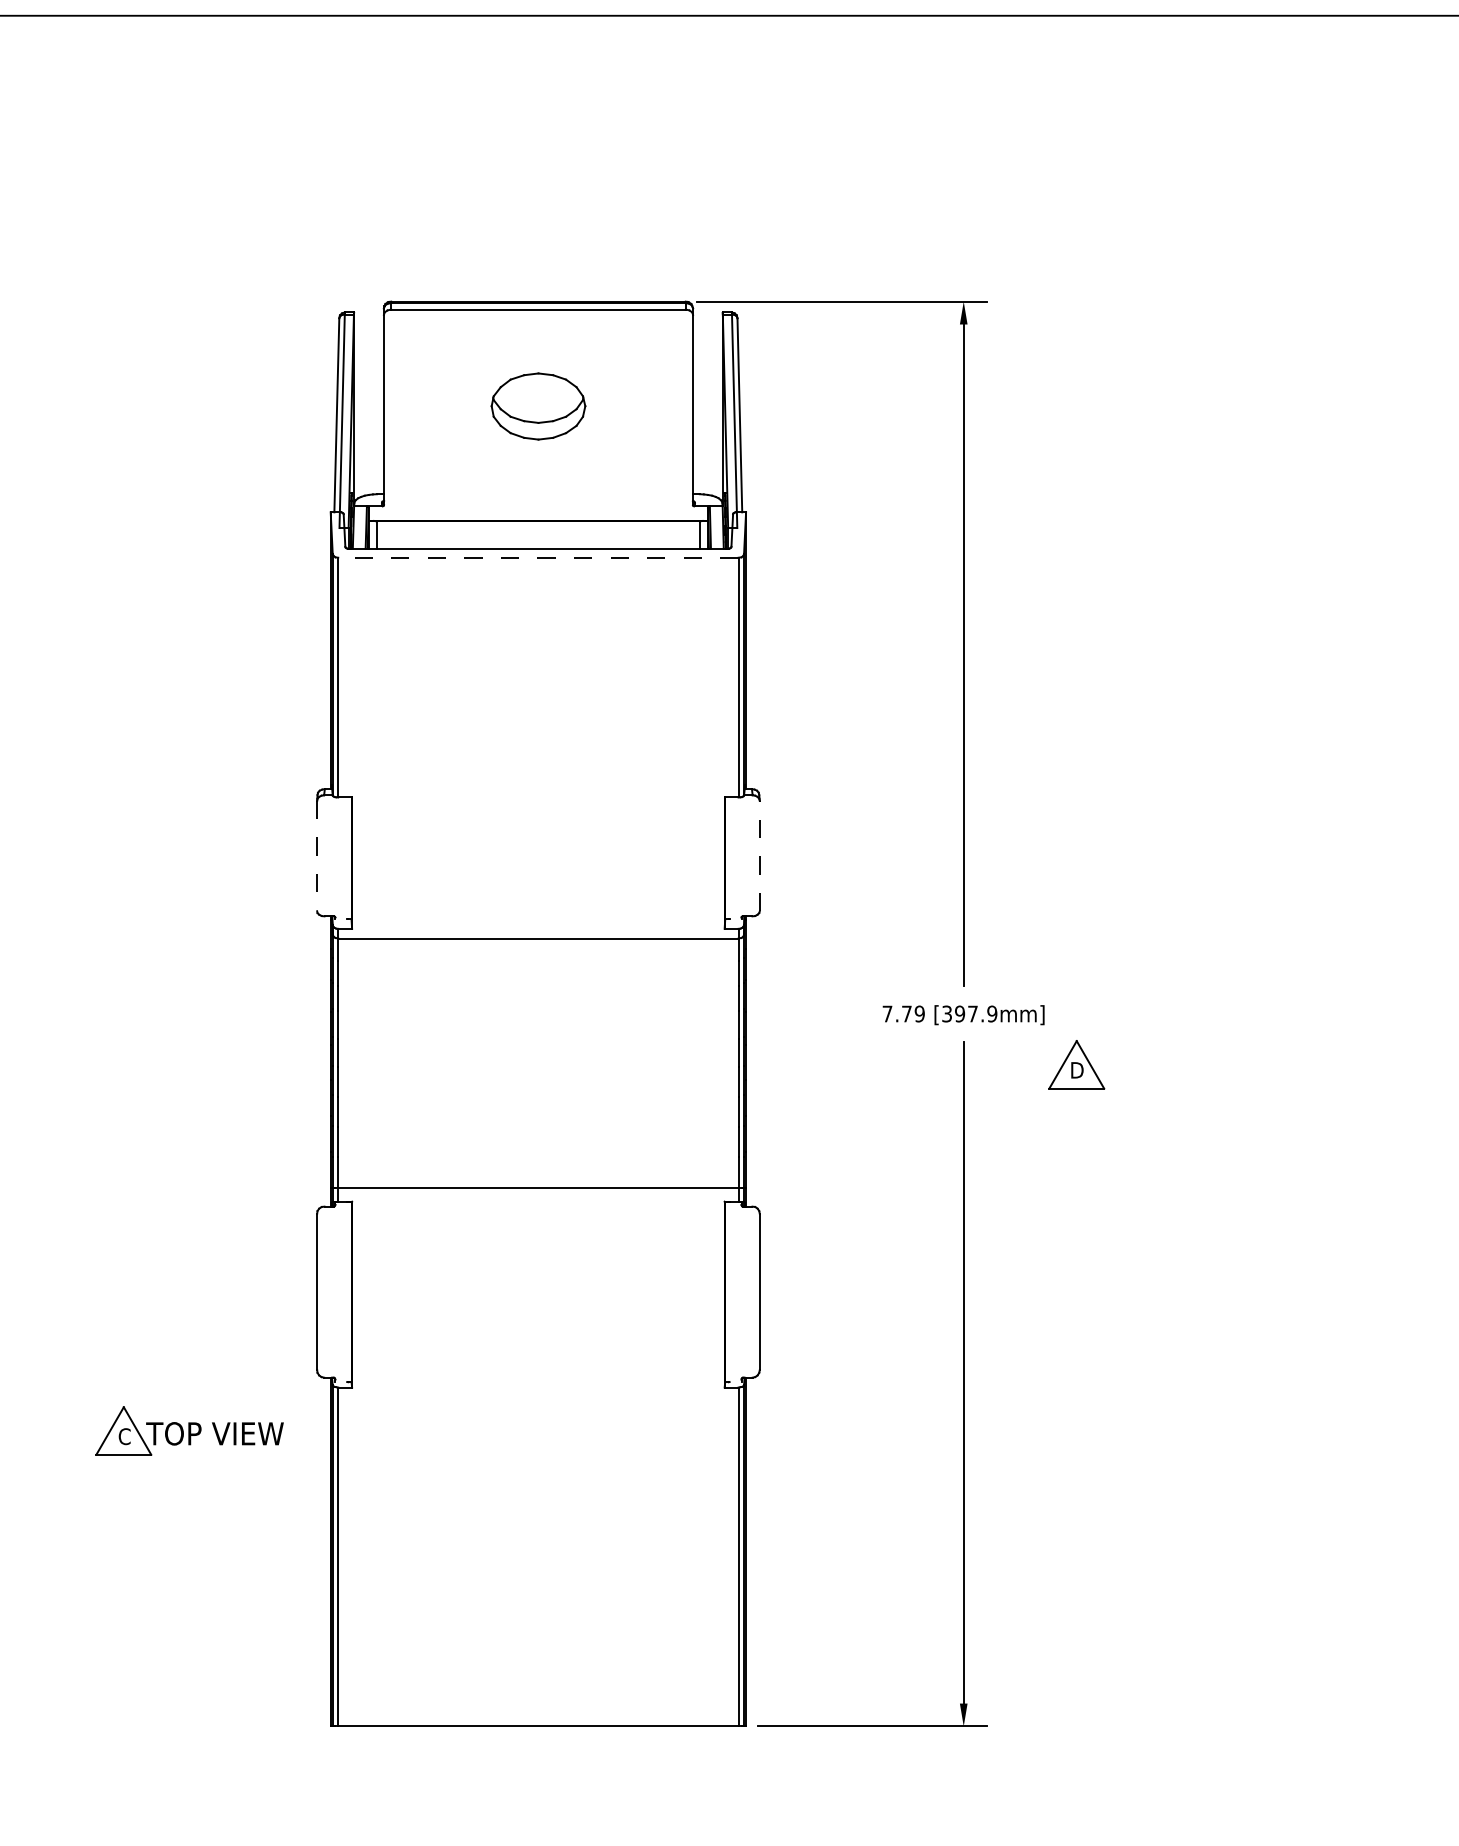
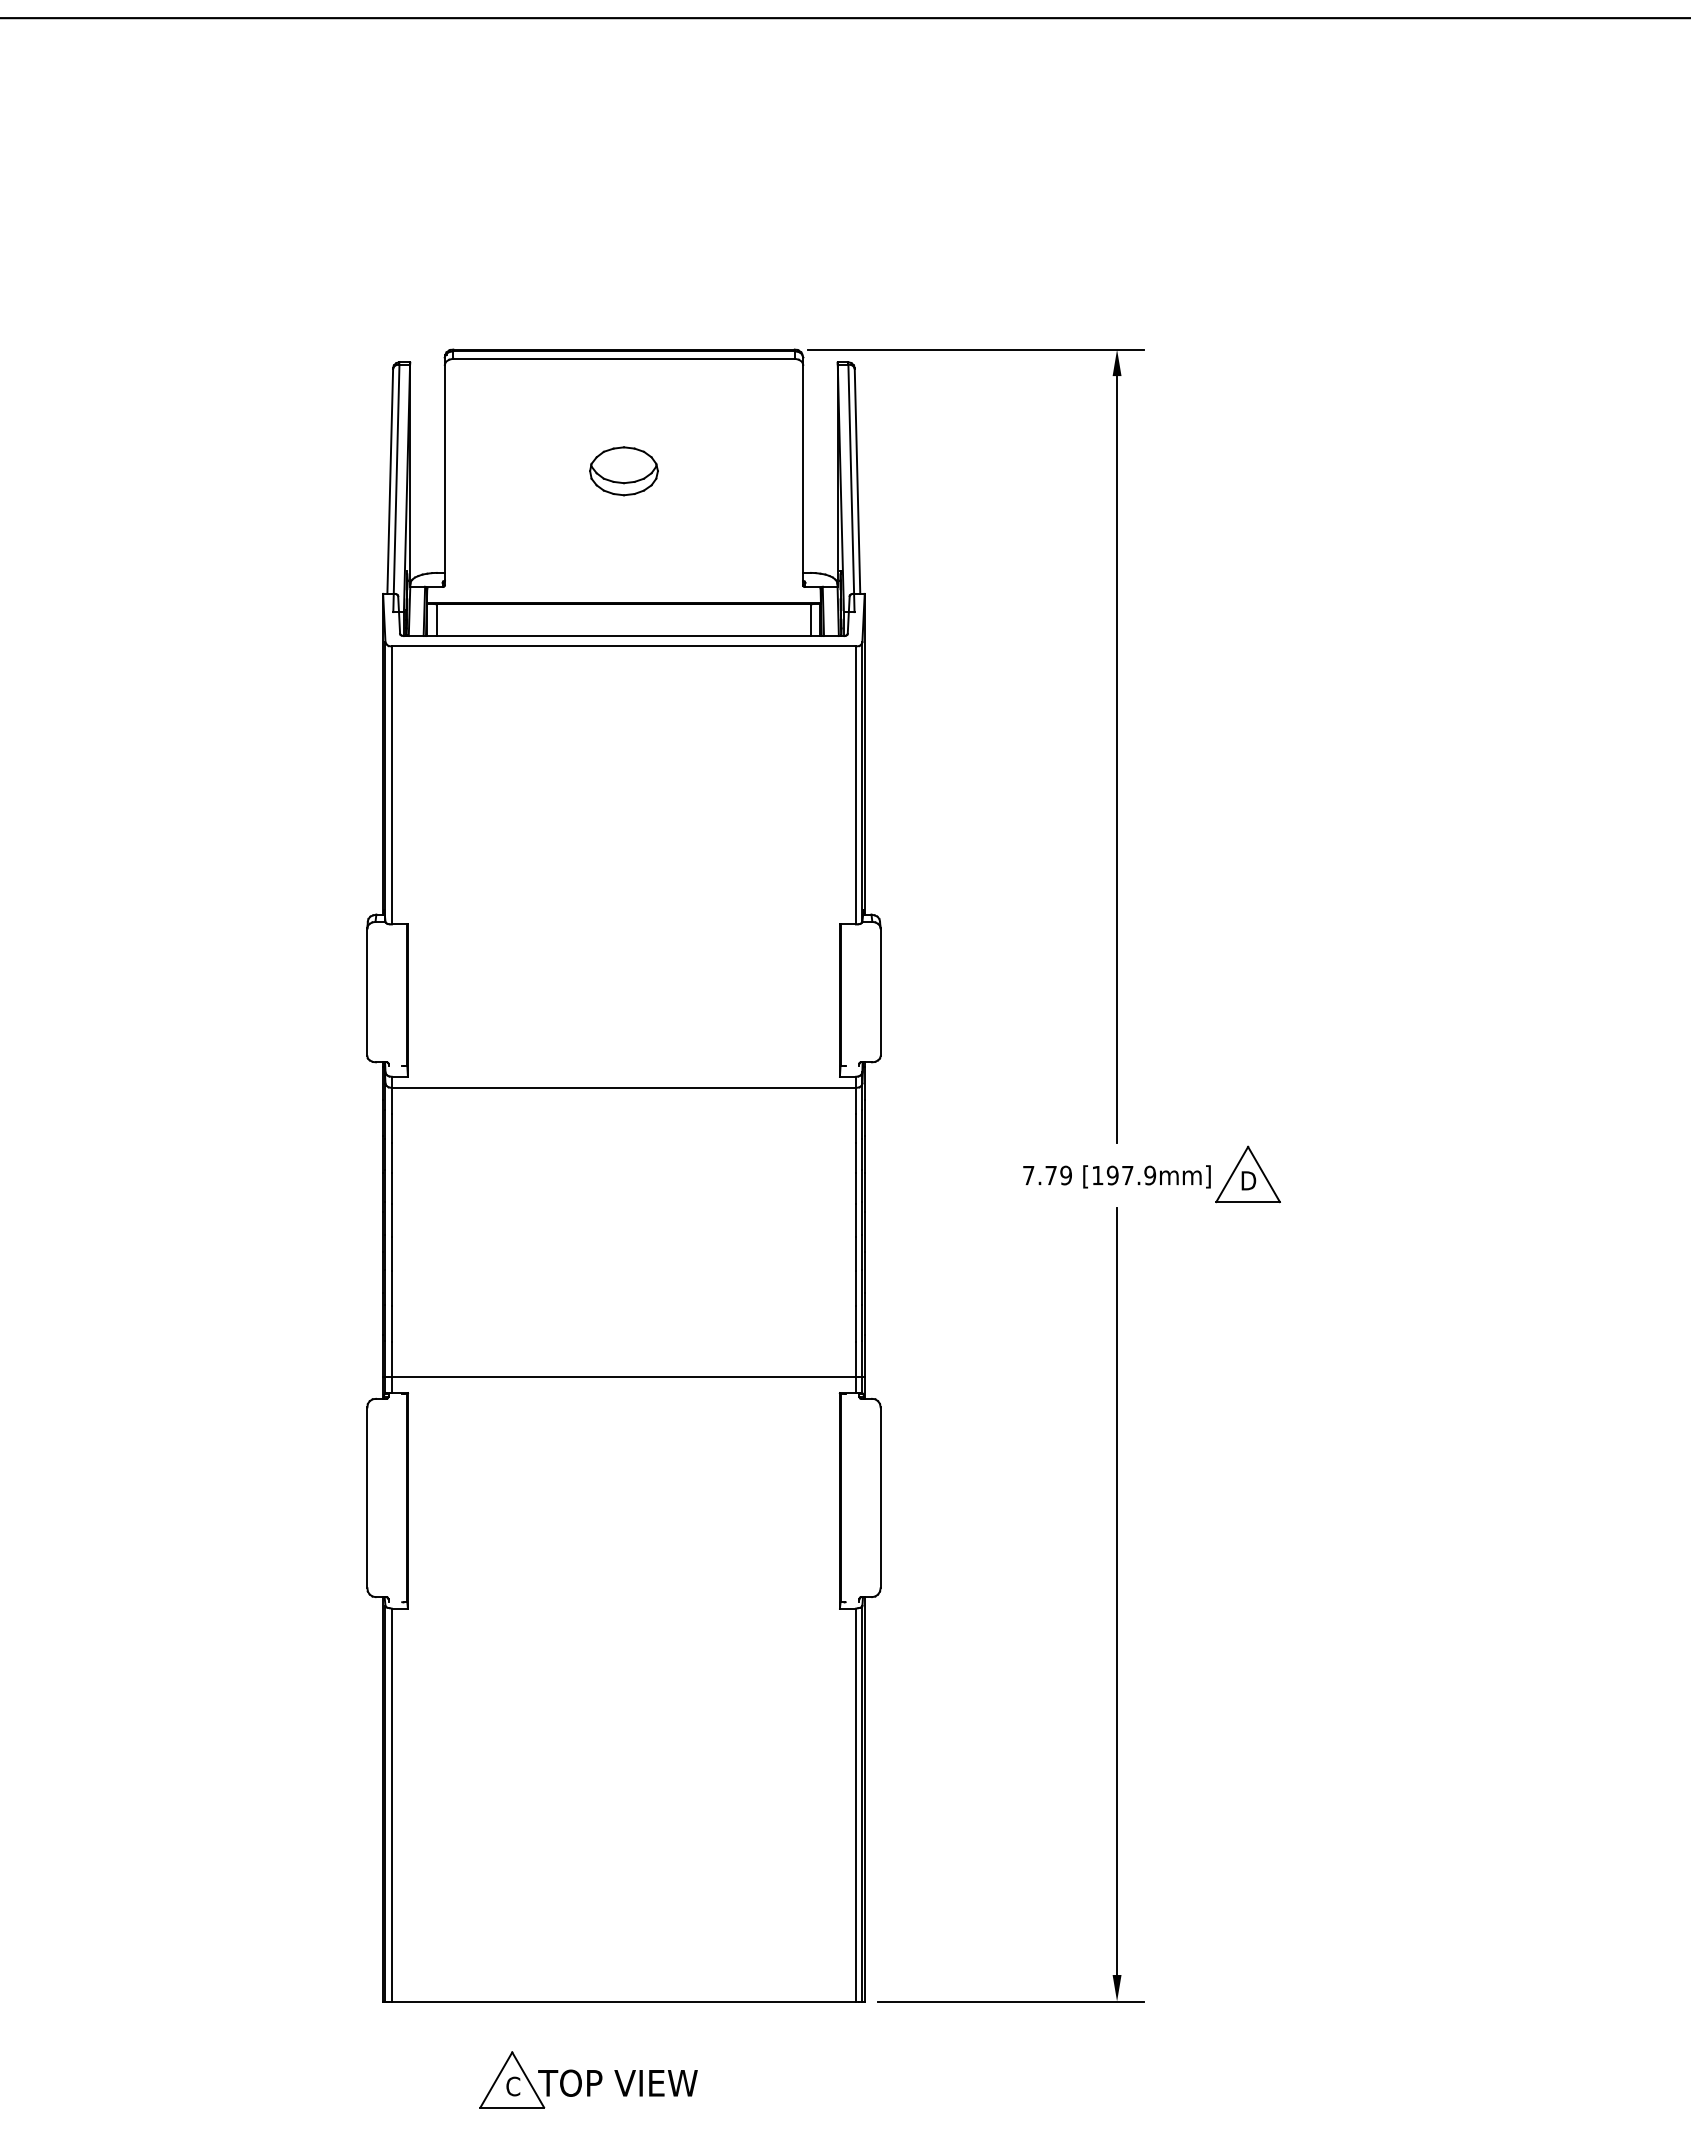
part: (538, 406) -> (623, 471), size x0.62
line: (538, 557) -> (623, 646), dashed -> solid
line: (759, 855) -> (880, 991), dashed -> solid
line: (317, 856) -> (367, 992), dashed -> solid
text: (946, 1013) -> (1097, 1175), [397.9mm] -> [197.9mm]
part: (1076, 1064) -> (1247, 1174), moved
part: (189, 1430) -> (588, 2079), moved

